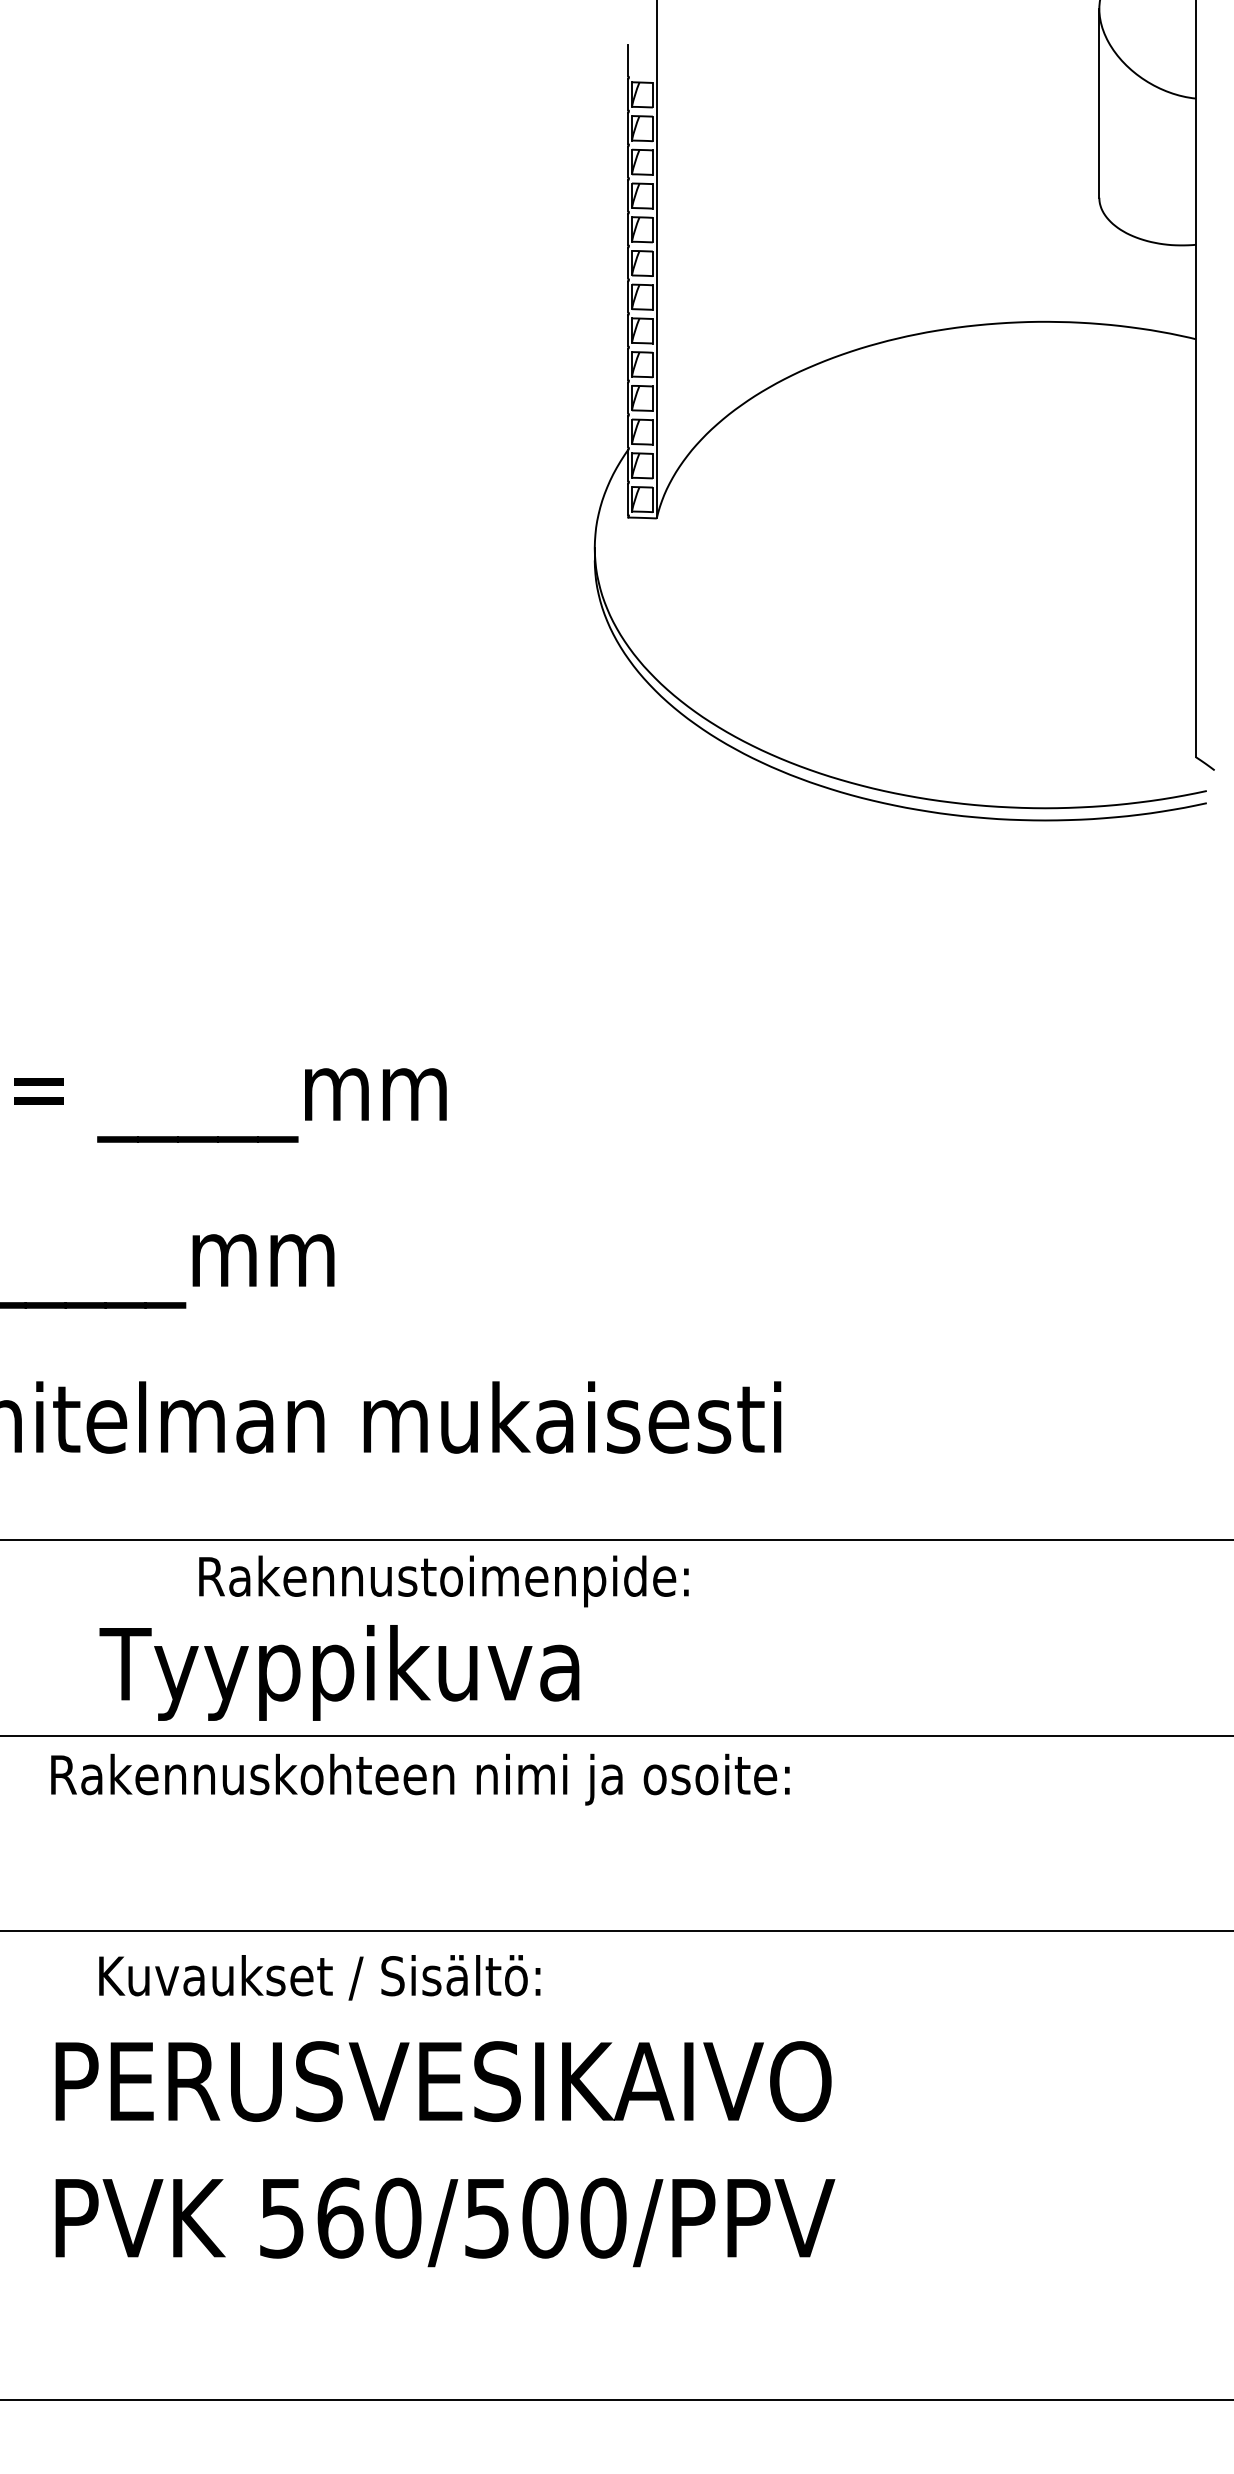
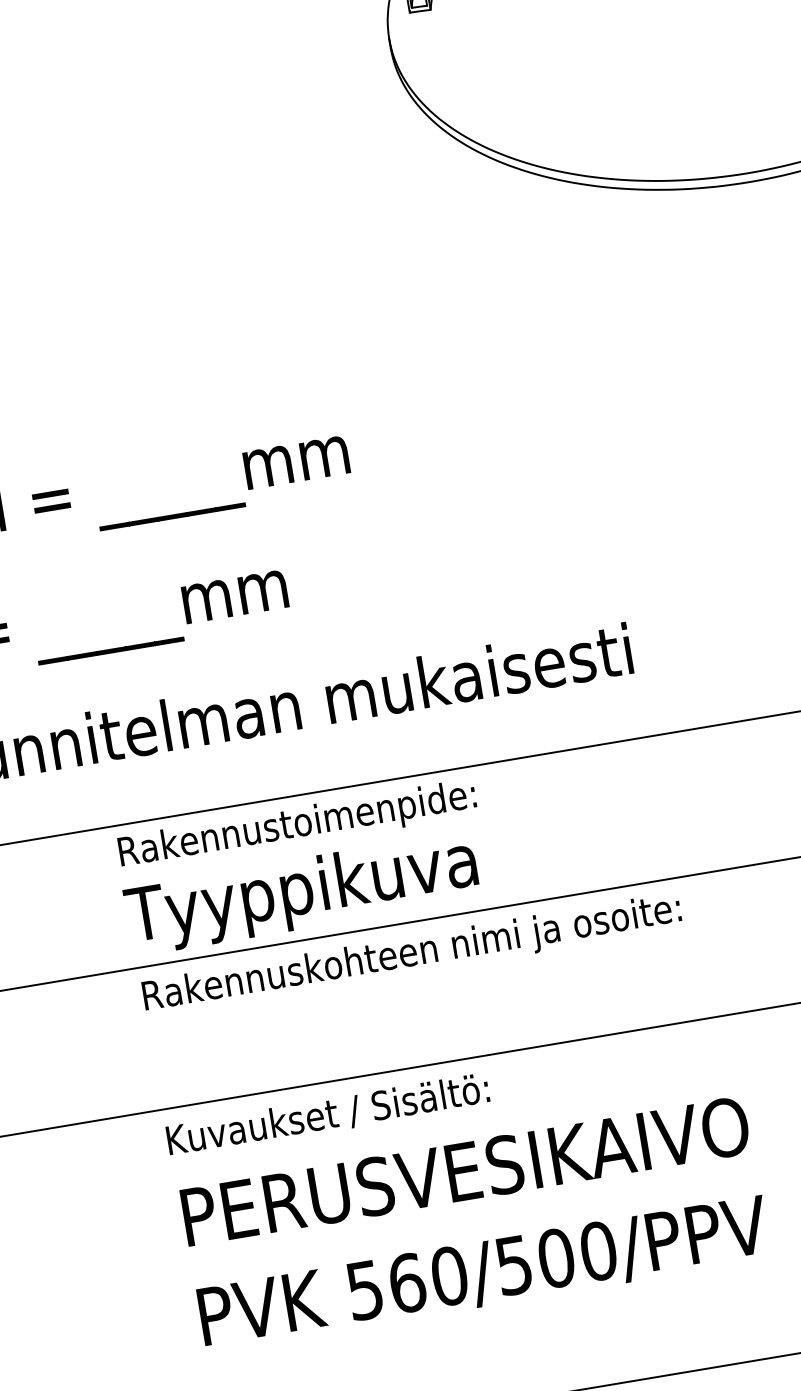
text: (443, 1581) -> (297, 826), moved
text: (339, 1672) -> (301, 893), moved
text: (319, 1977) -> (327, 1115), moved

